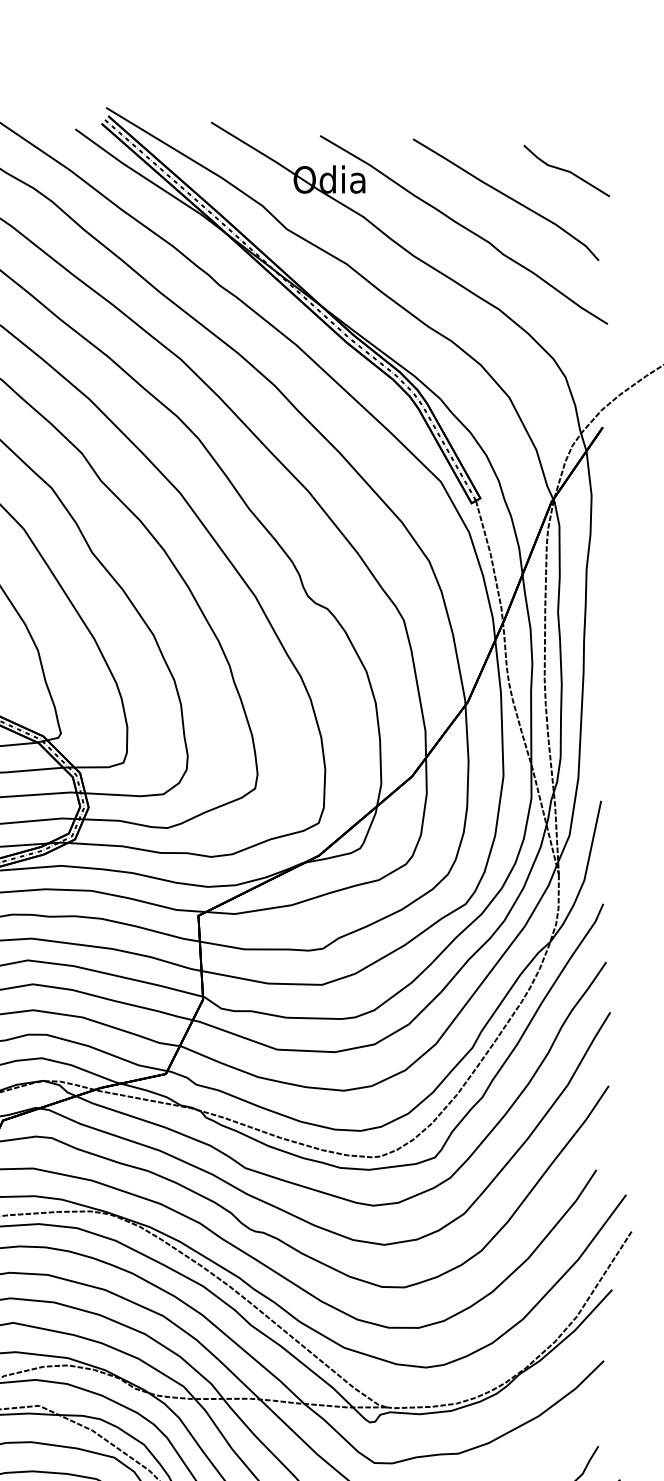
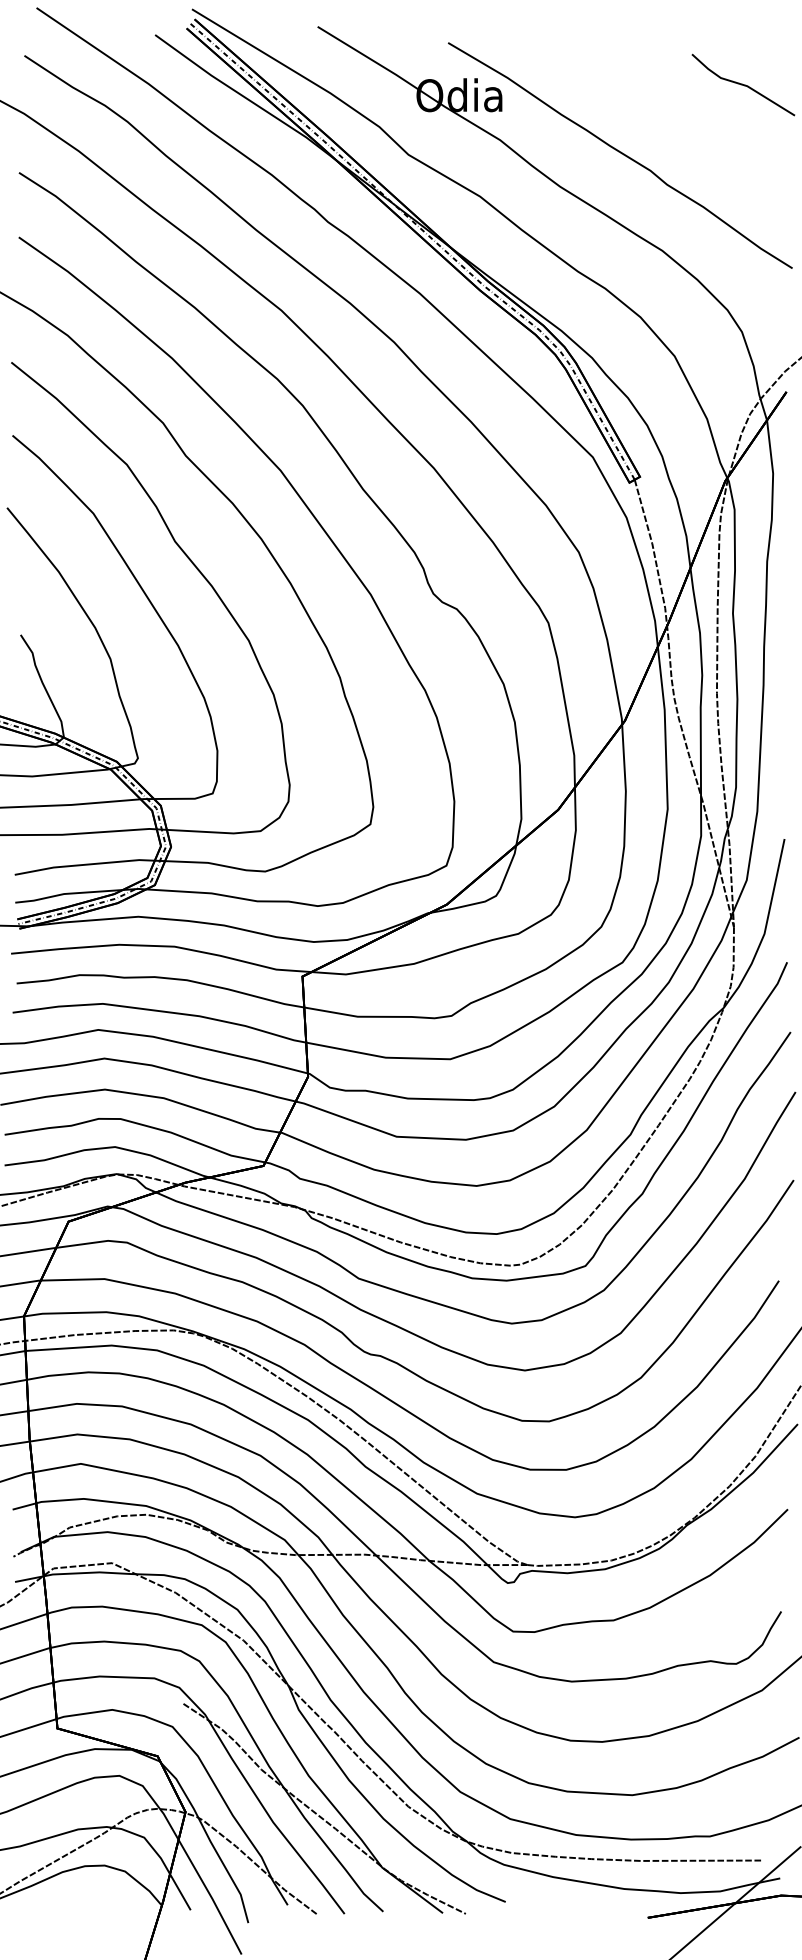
curve: (507, 197) -> (672, 116), removed

